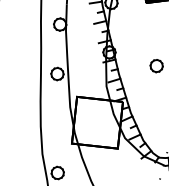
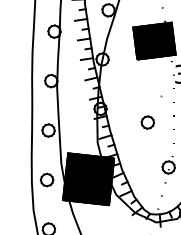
part: (56, 123) -> (47, 179), added
fill: (97, 123) -> (88, 179), added

